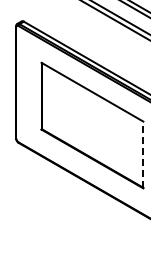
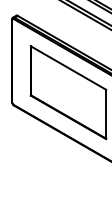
line: (143, 154) -> (106, 114), dashed -> solid

